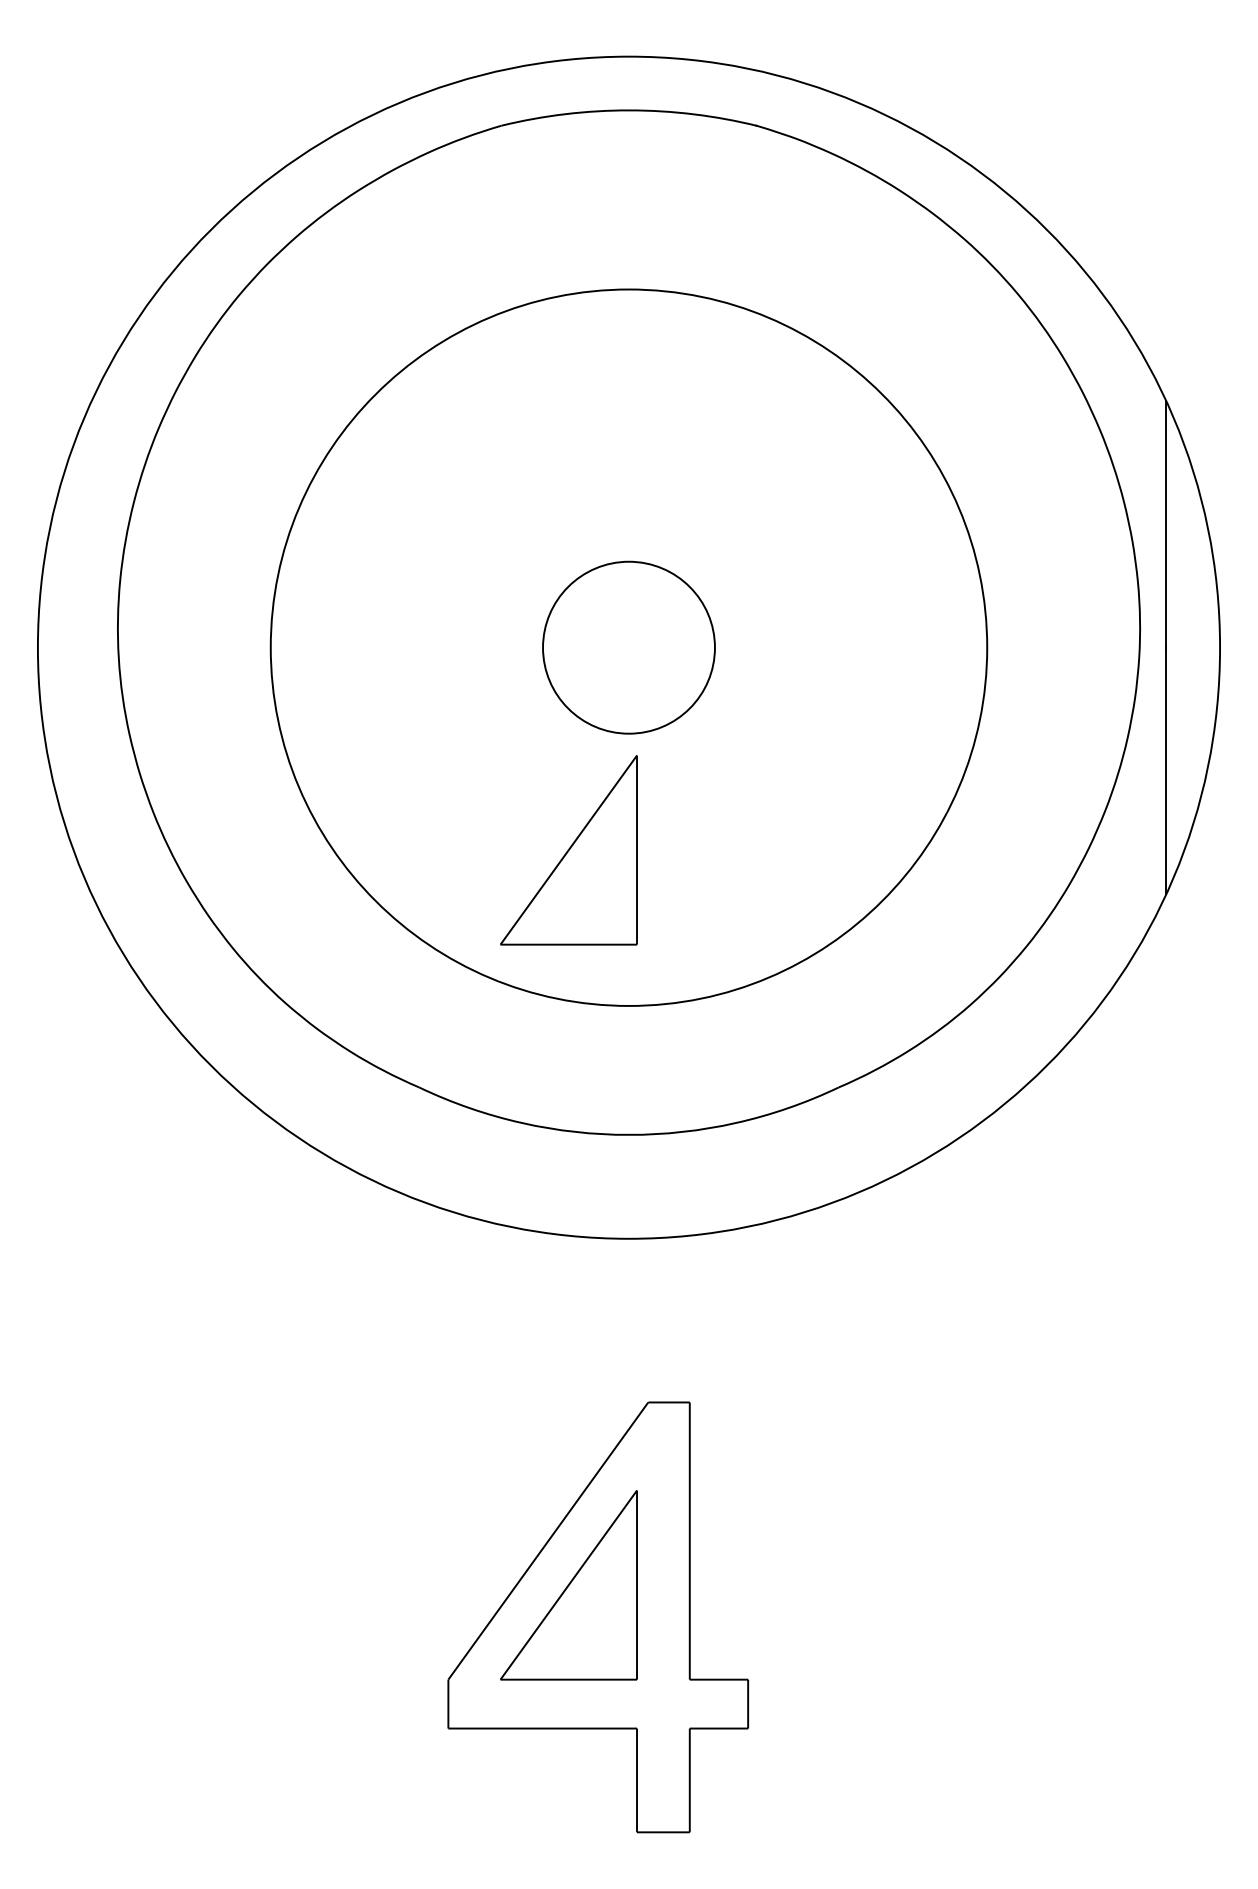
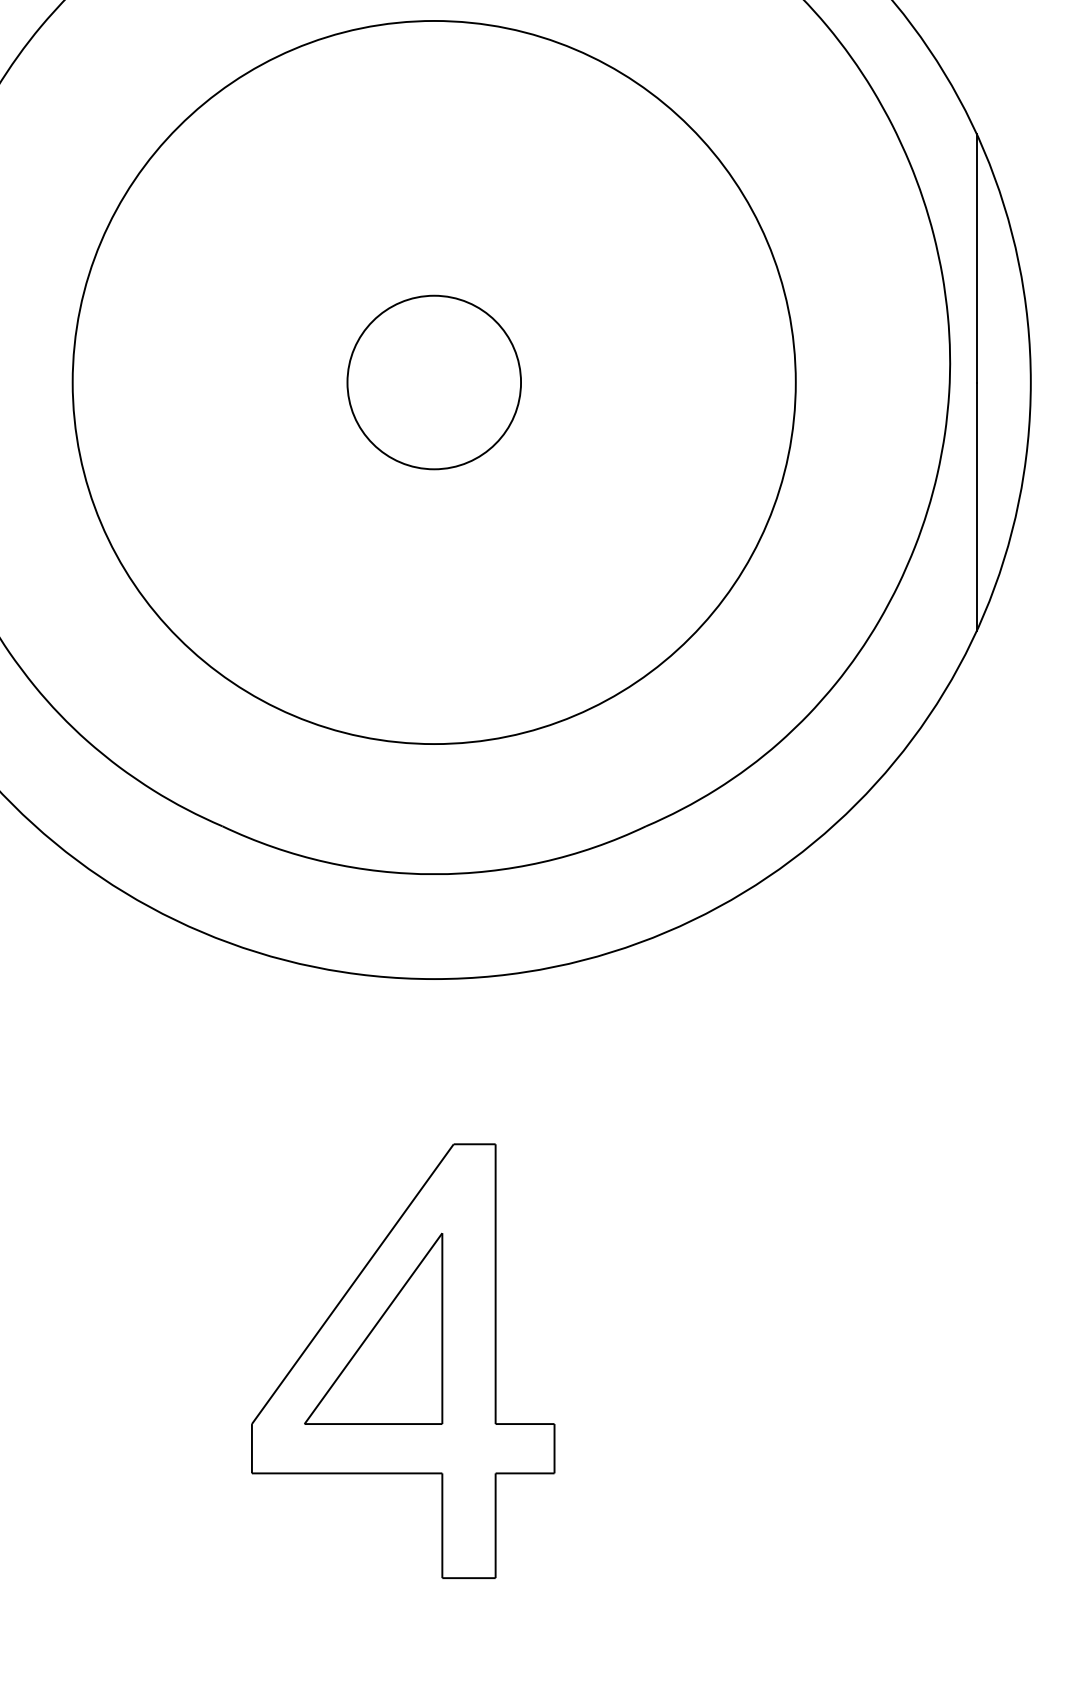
part: (568, 850) -> (373, 587), removed

